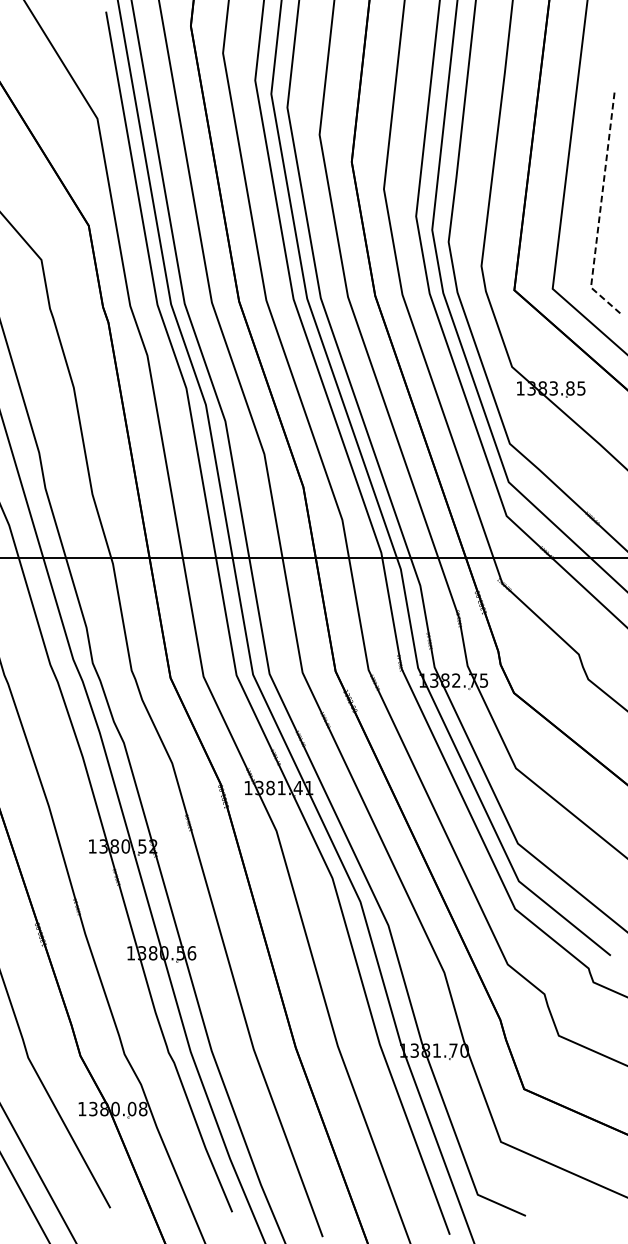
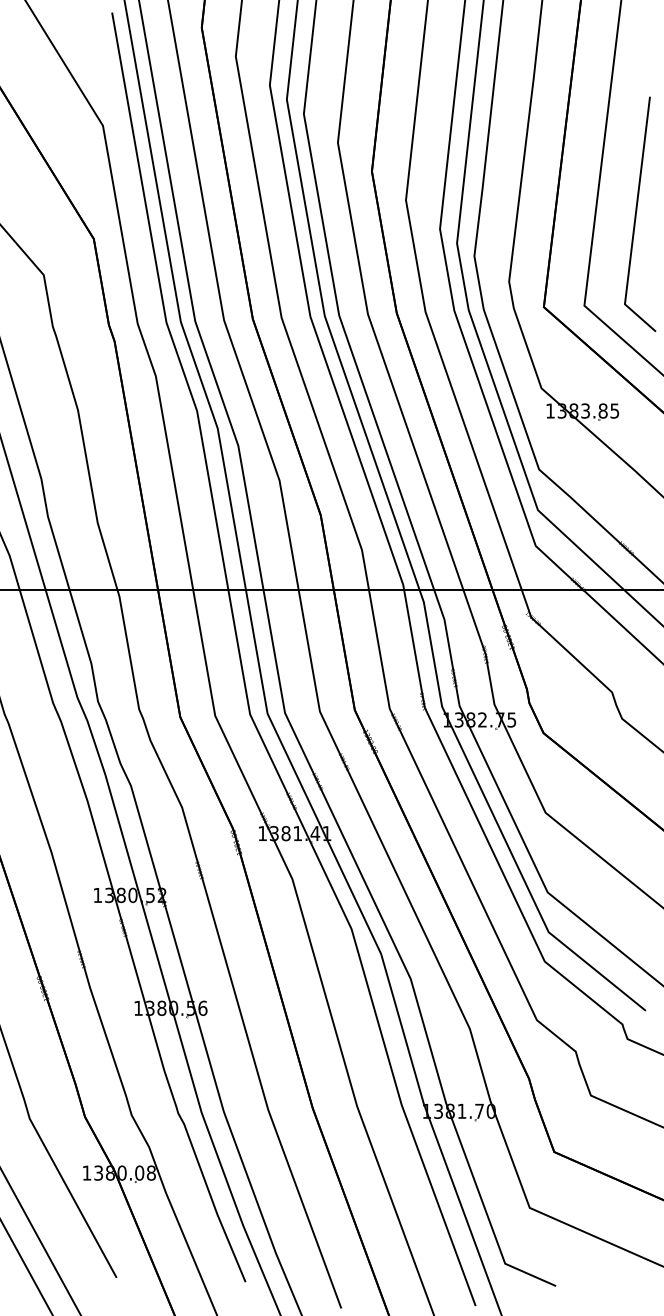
line: (600, 209) -> (634, 221), dashed -> solid

